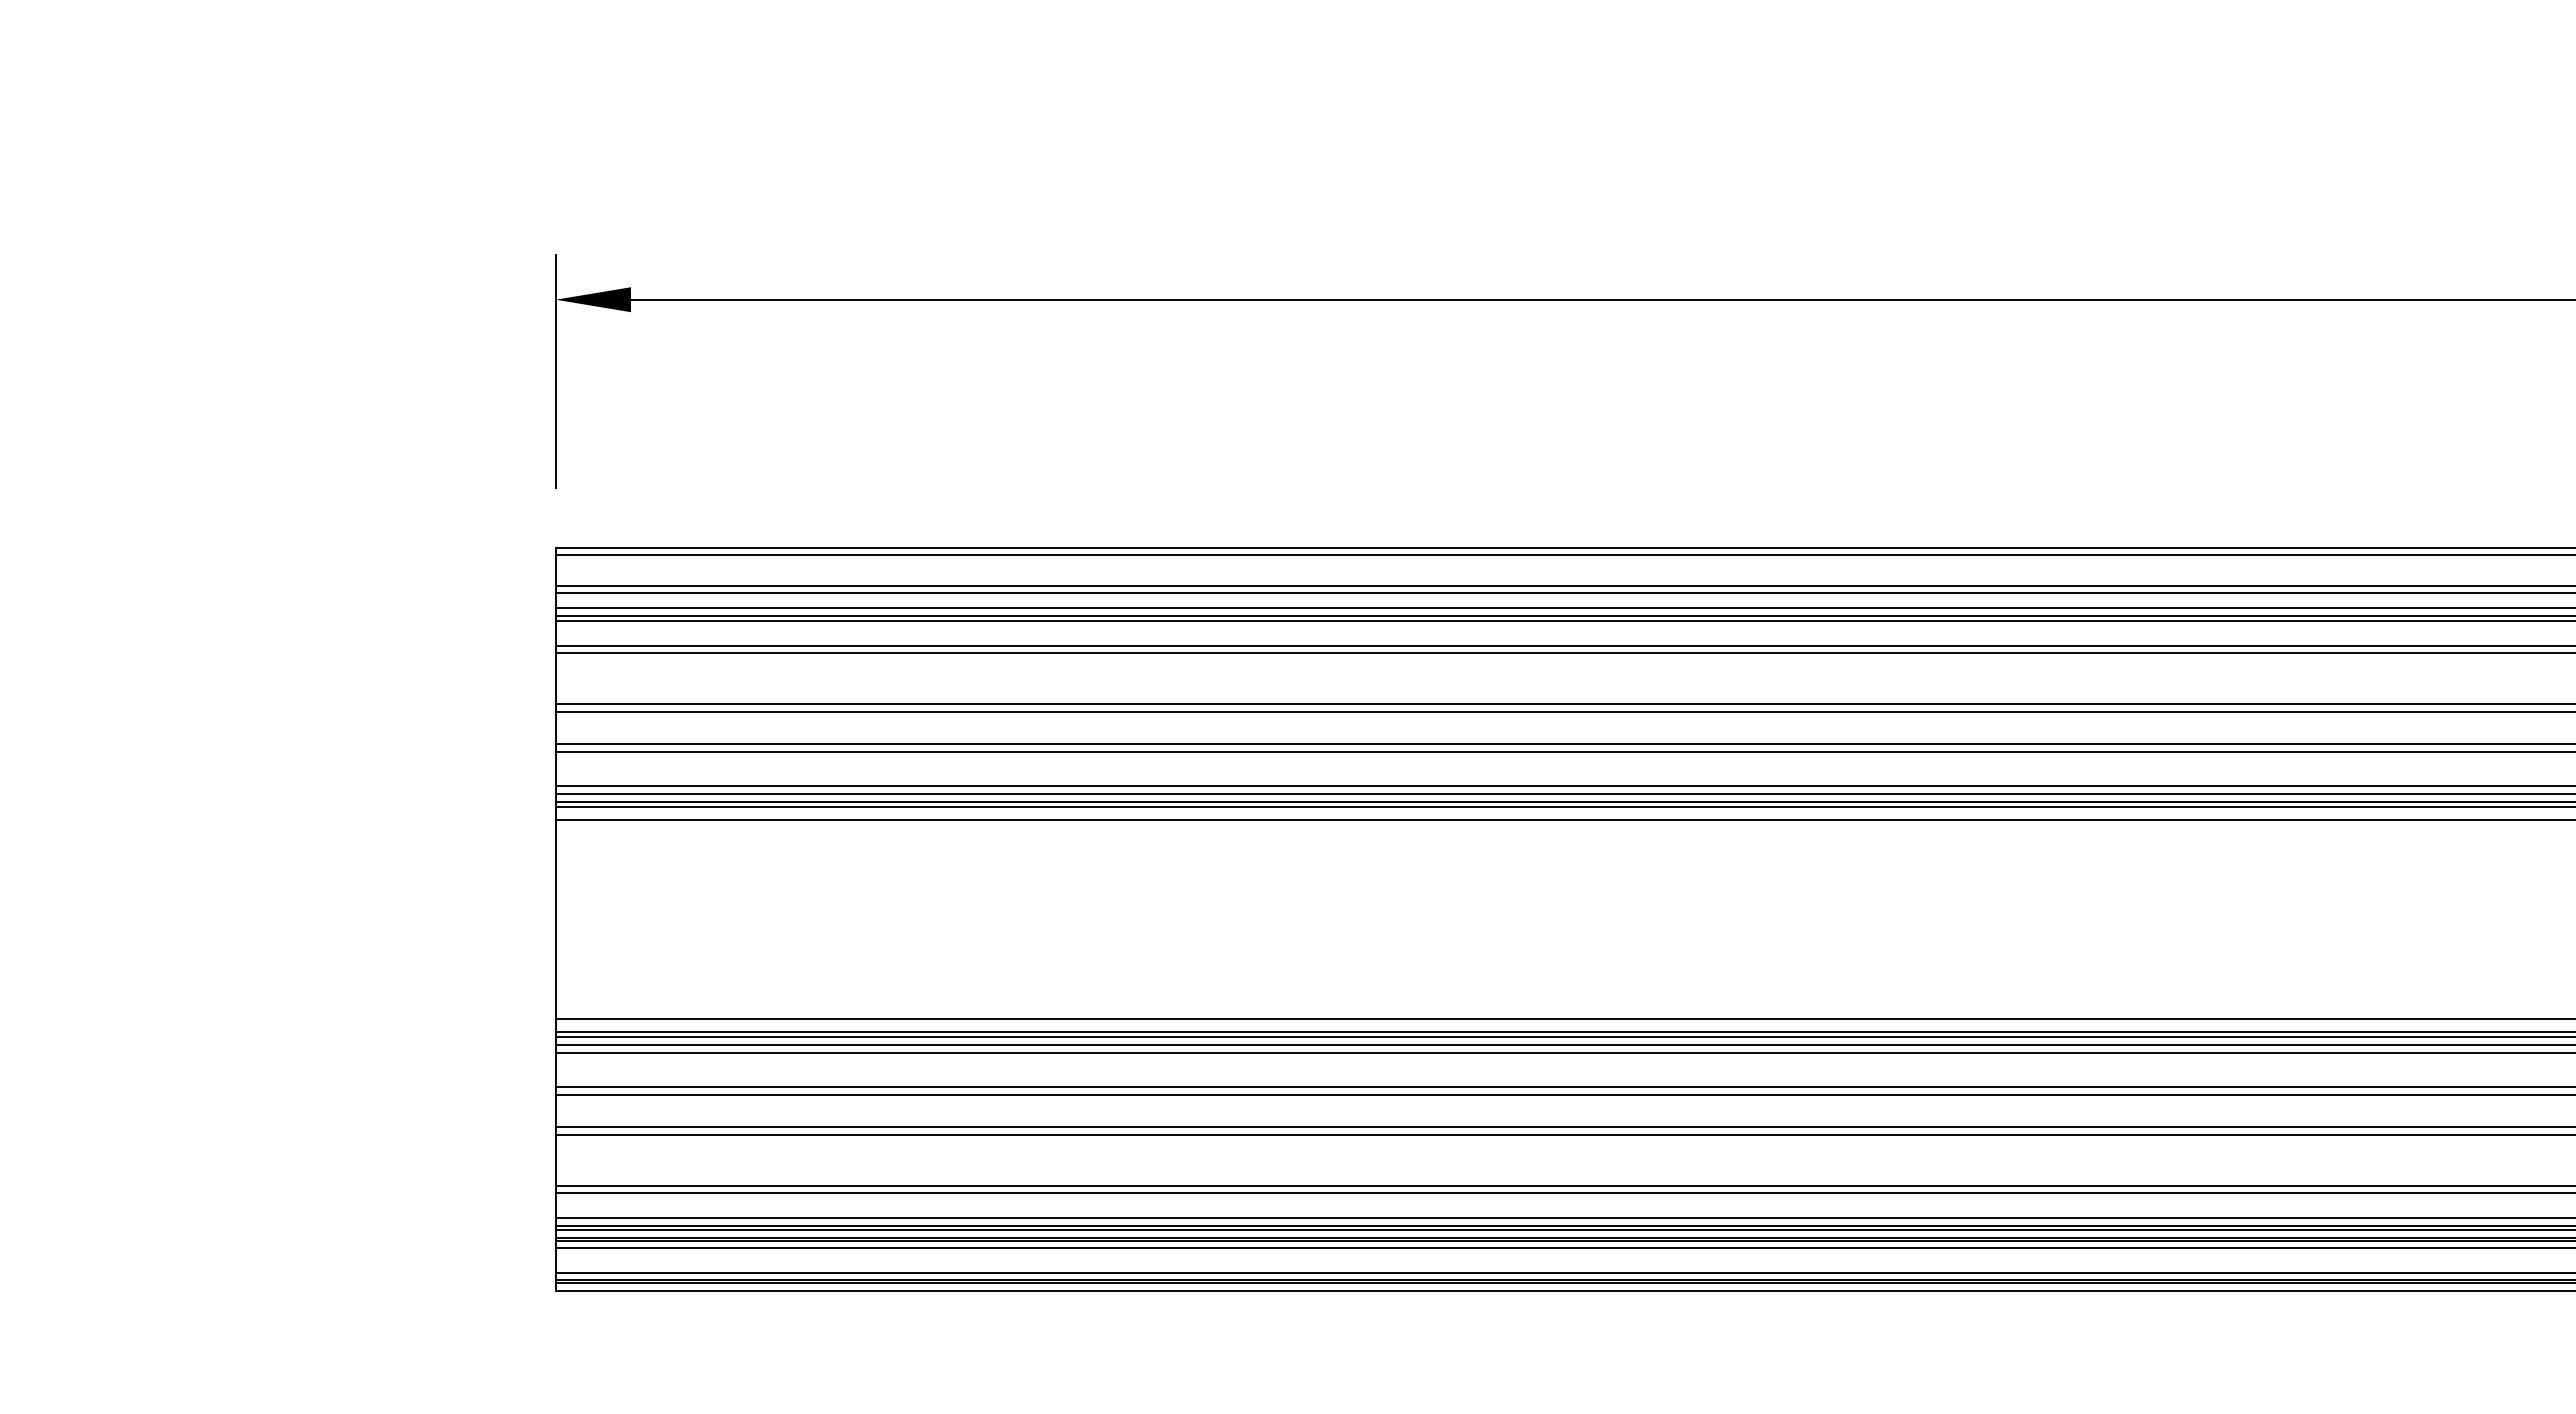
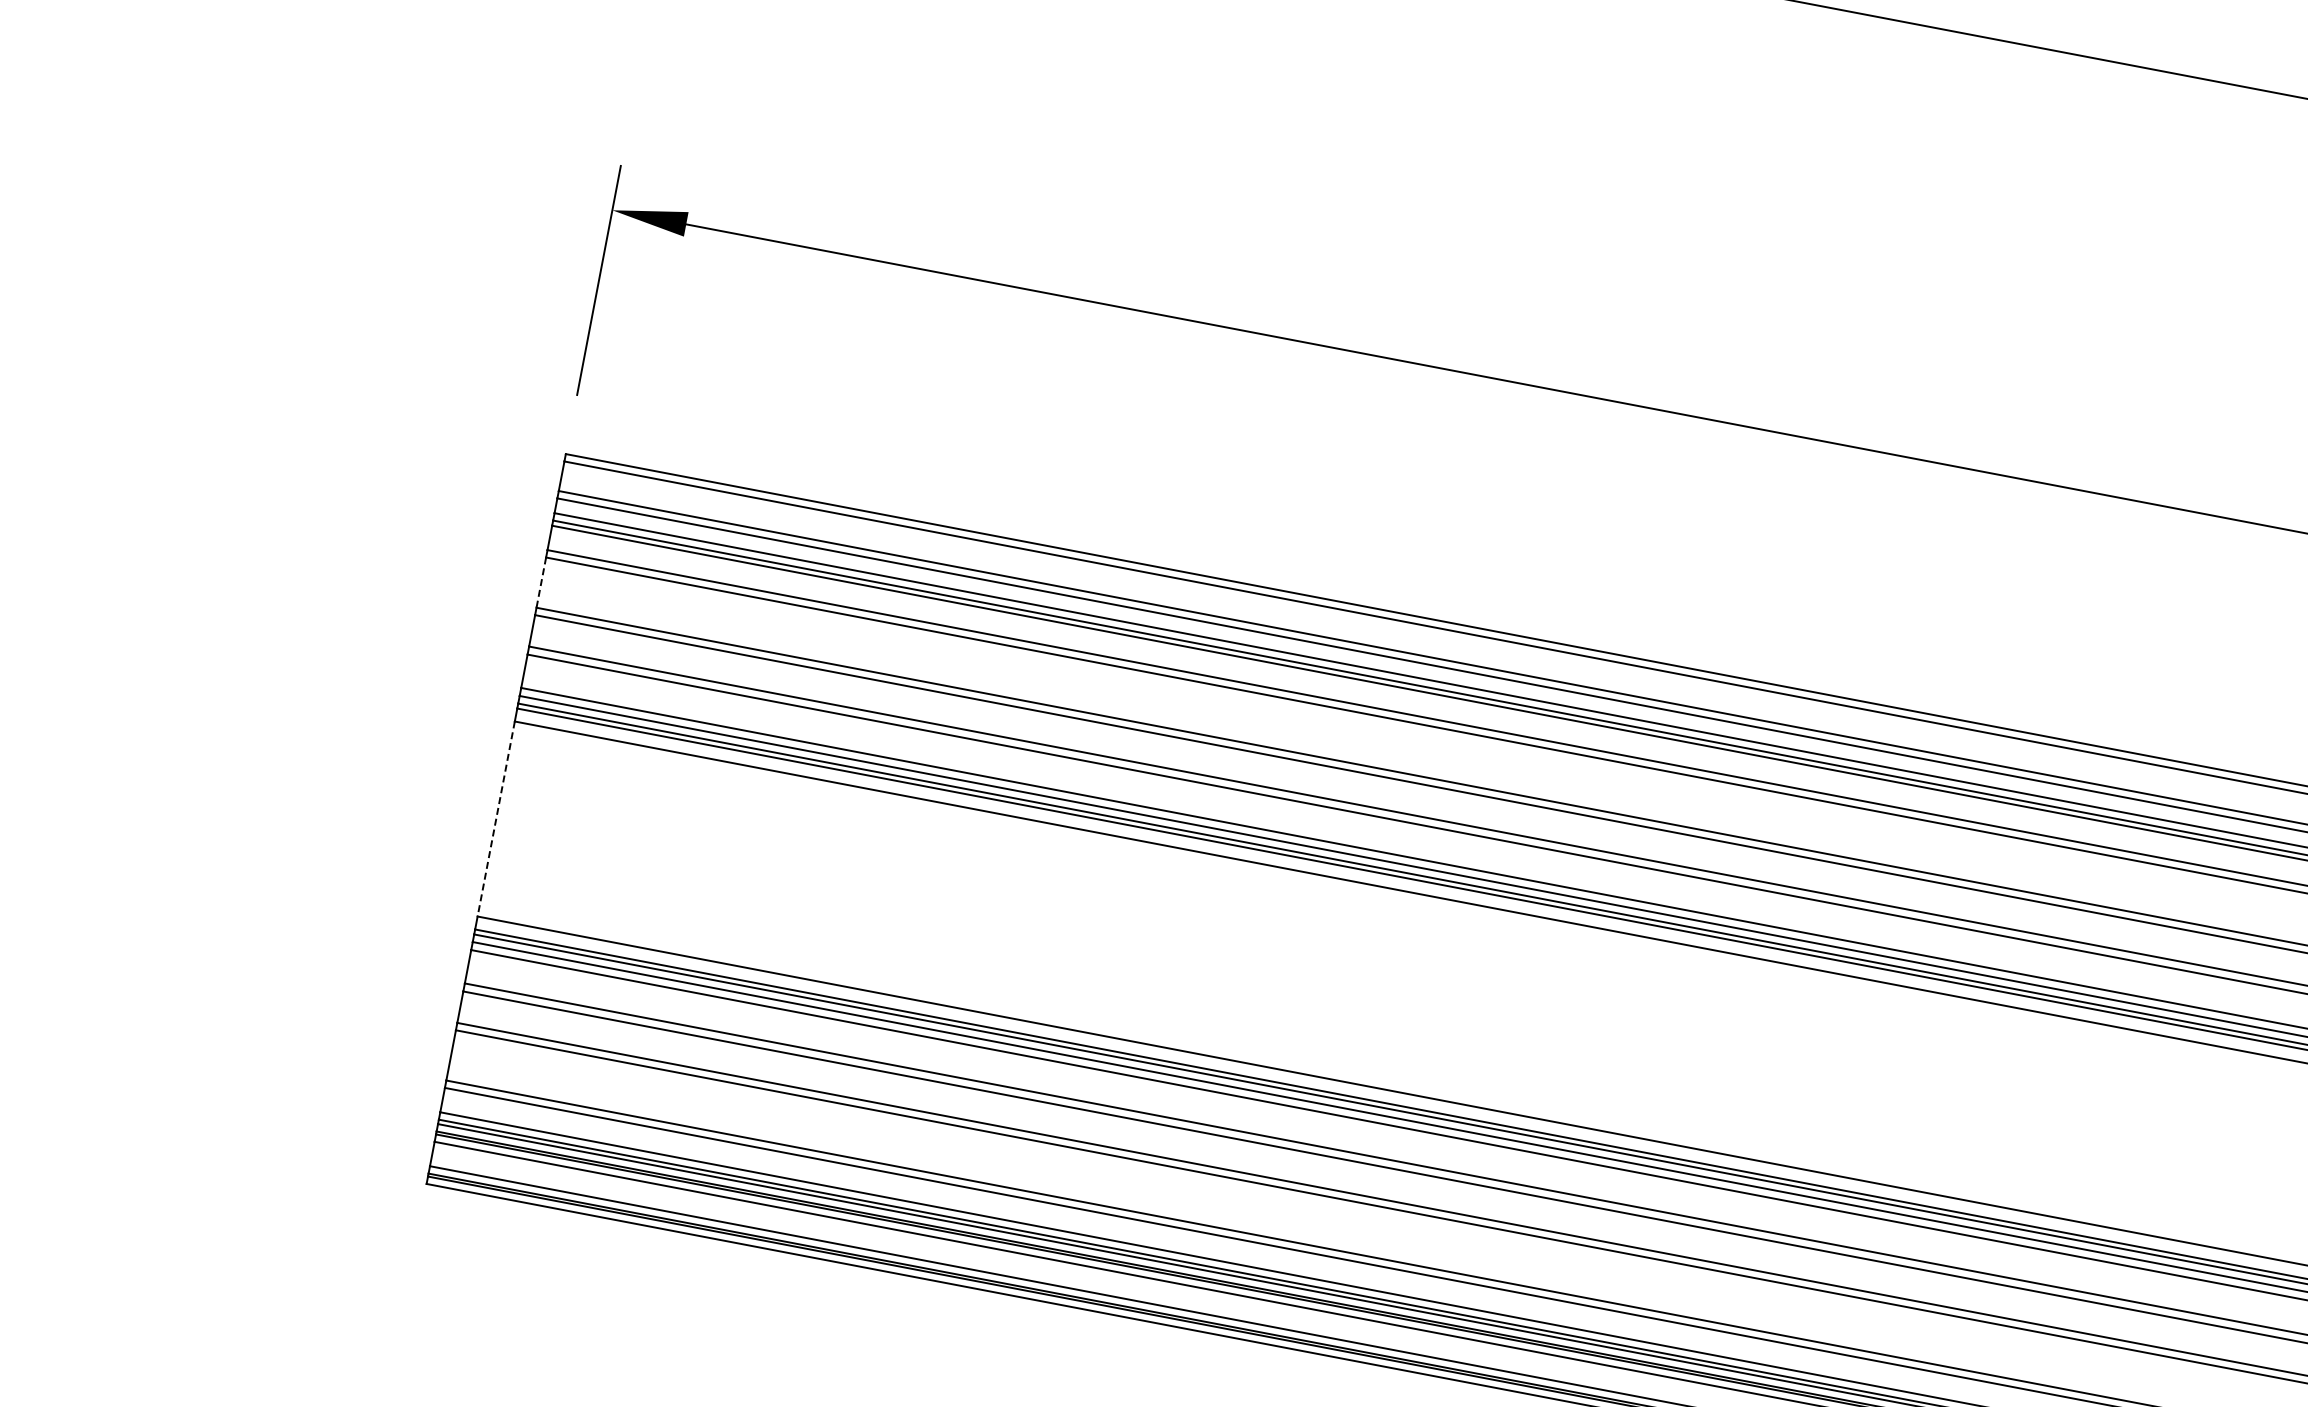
line: (555, 678) -> (541, 582), solid -> dashed
line: (555, 919) -> (495, 819), solid -> dashed

